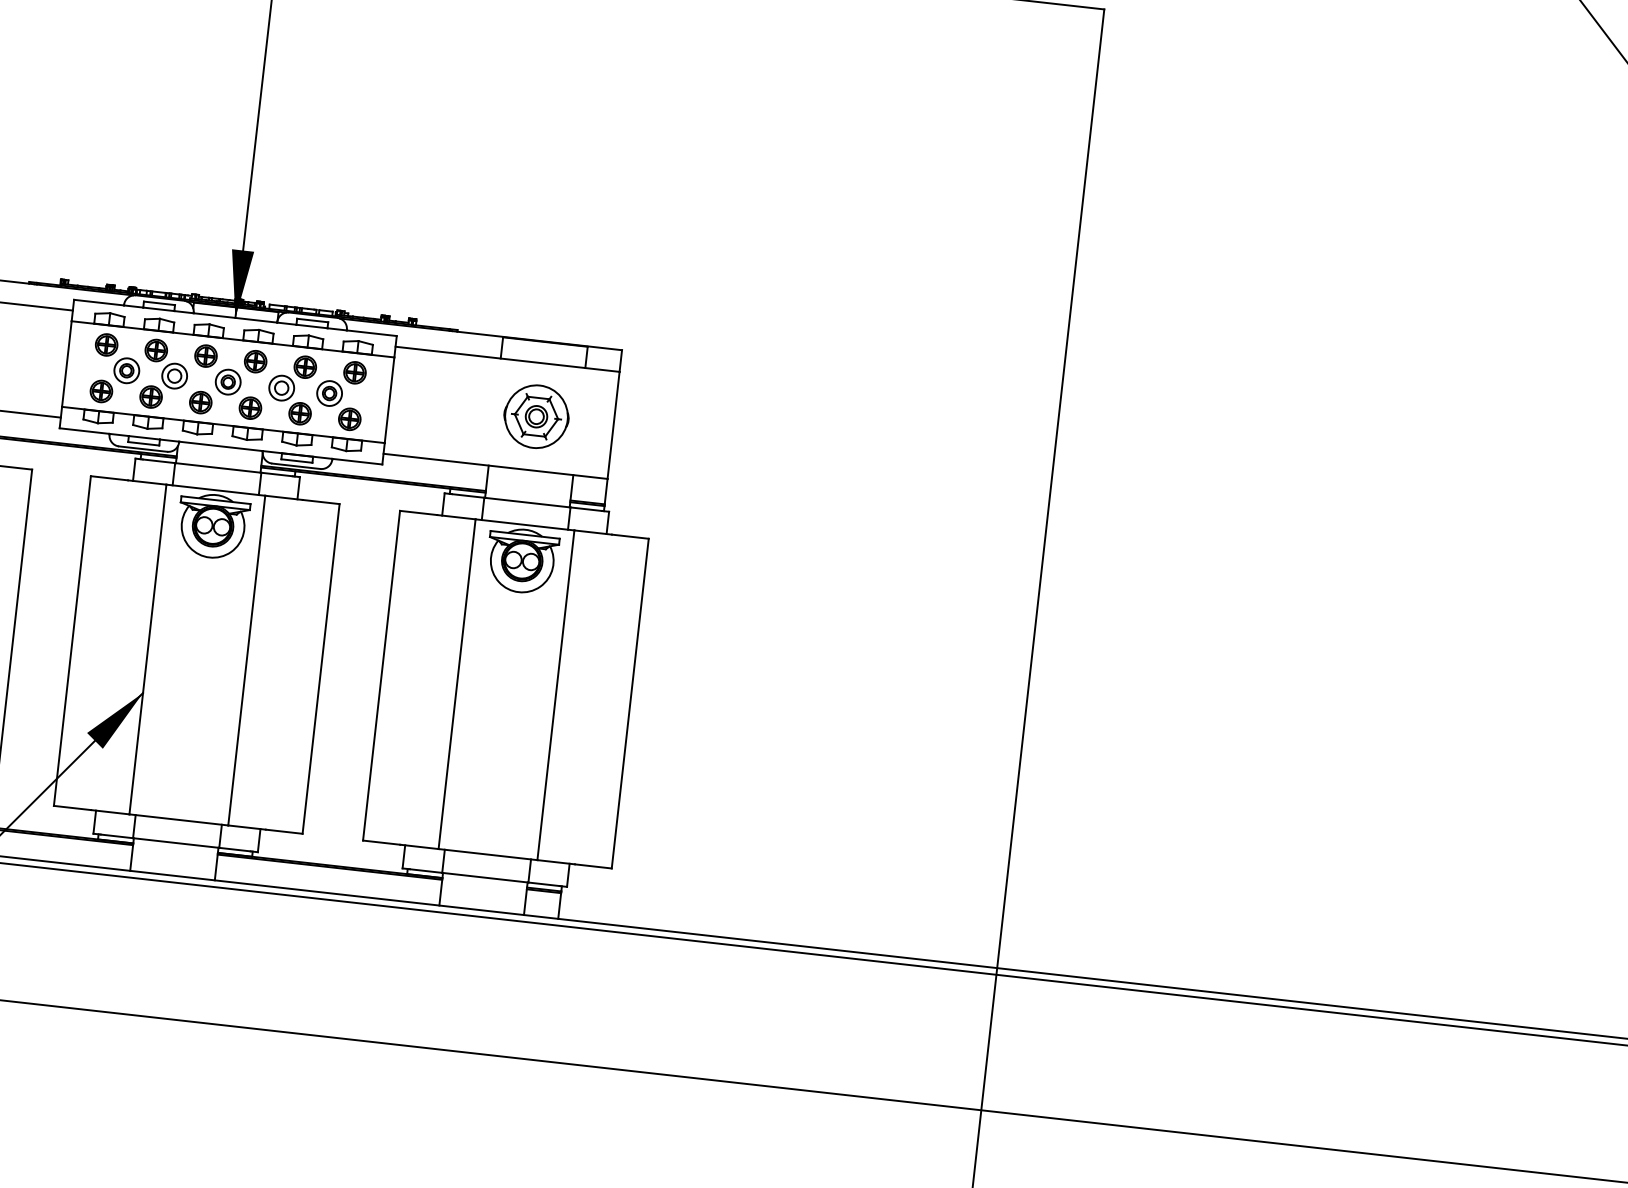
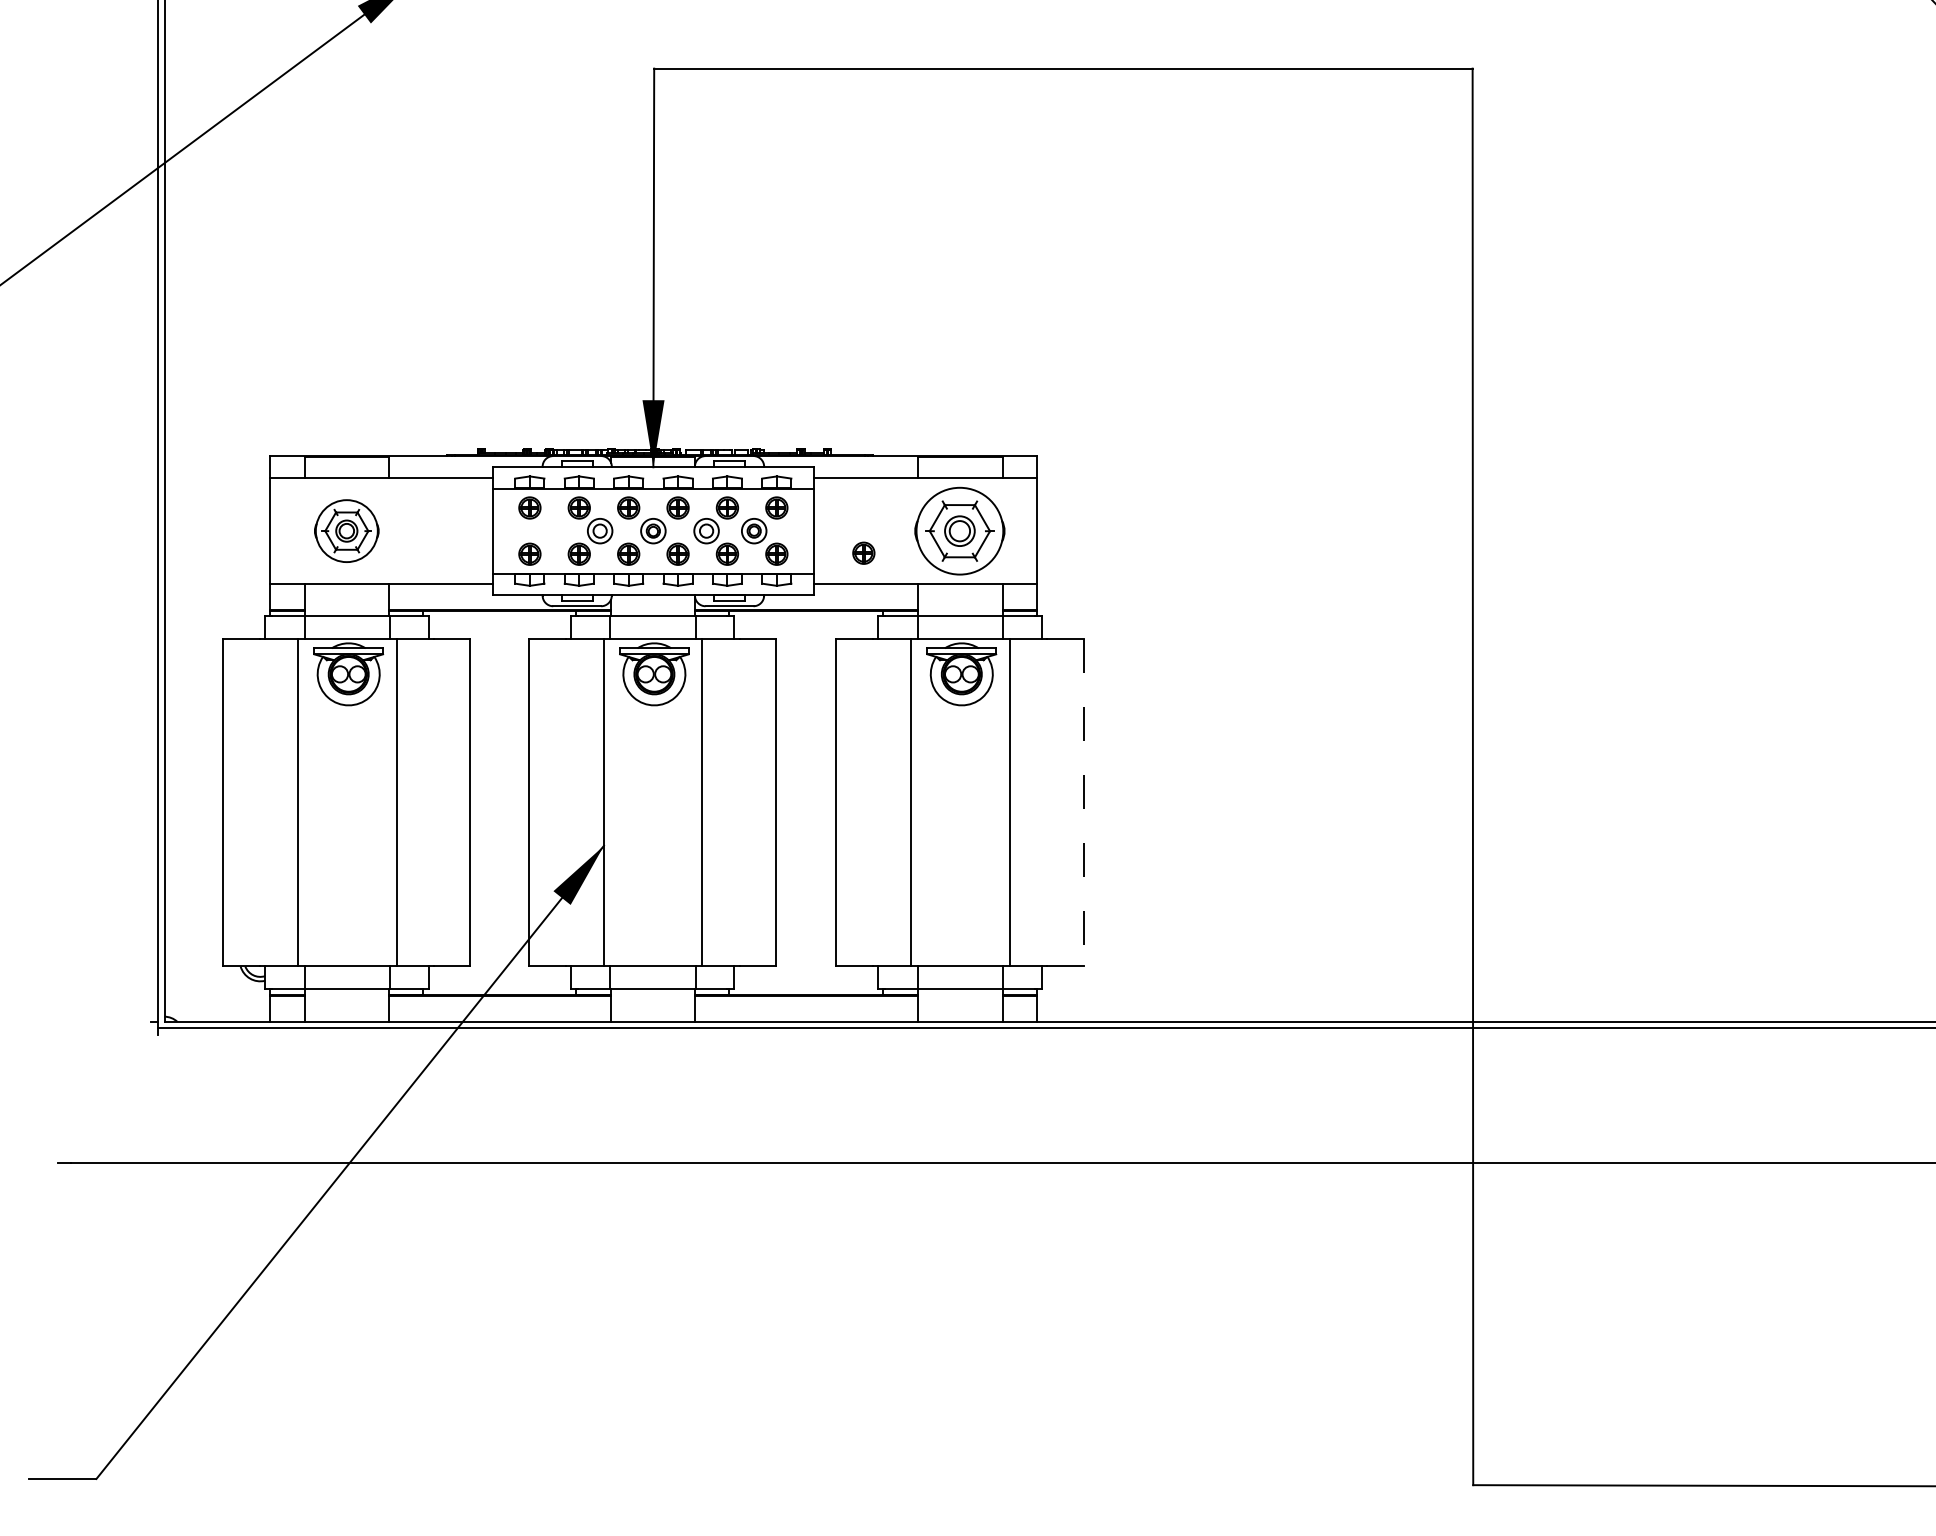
part: (126, 371) -> (552, 531), removed
part: (536, 416) -> (959, 530), size x1.4
part: (437, 427) -> (863, 552), added
line: (630, 703) -> (1083, 802), solid -> dashed

